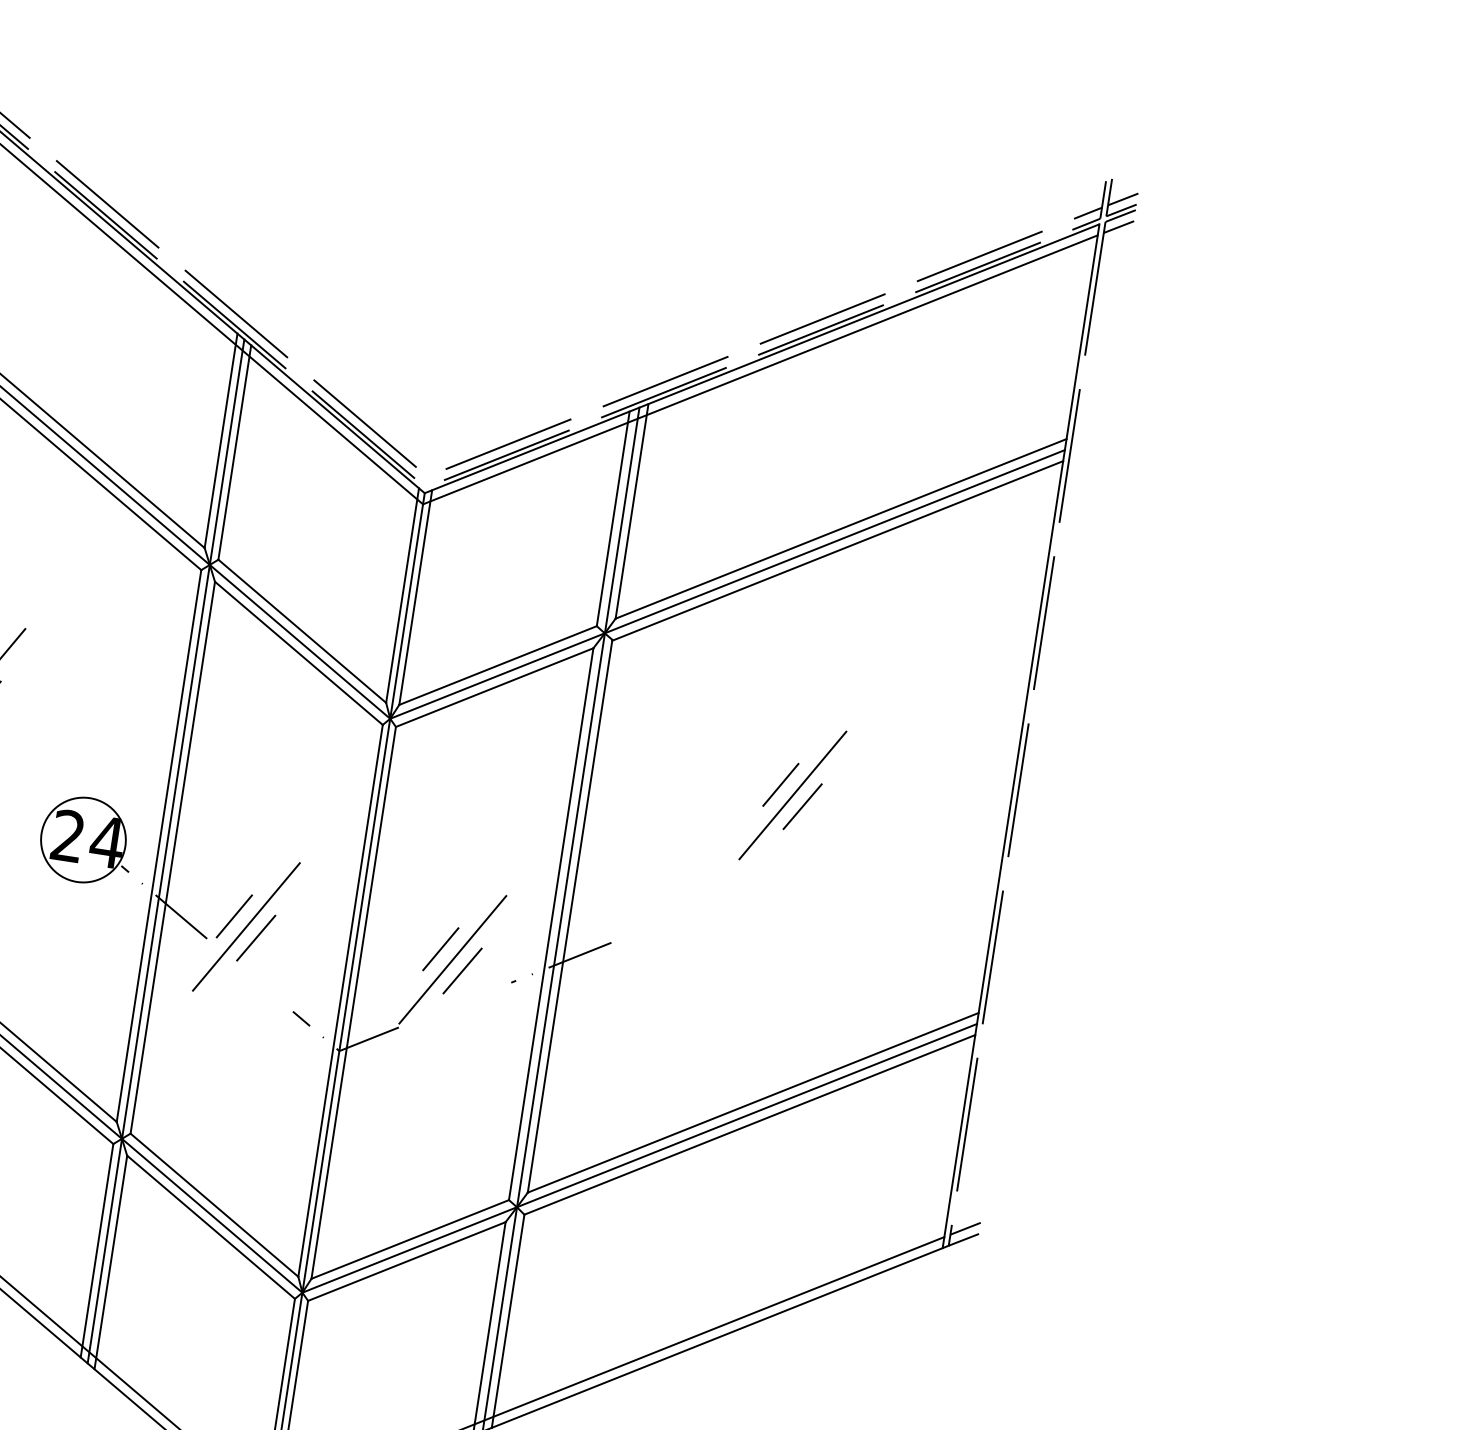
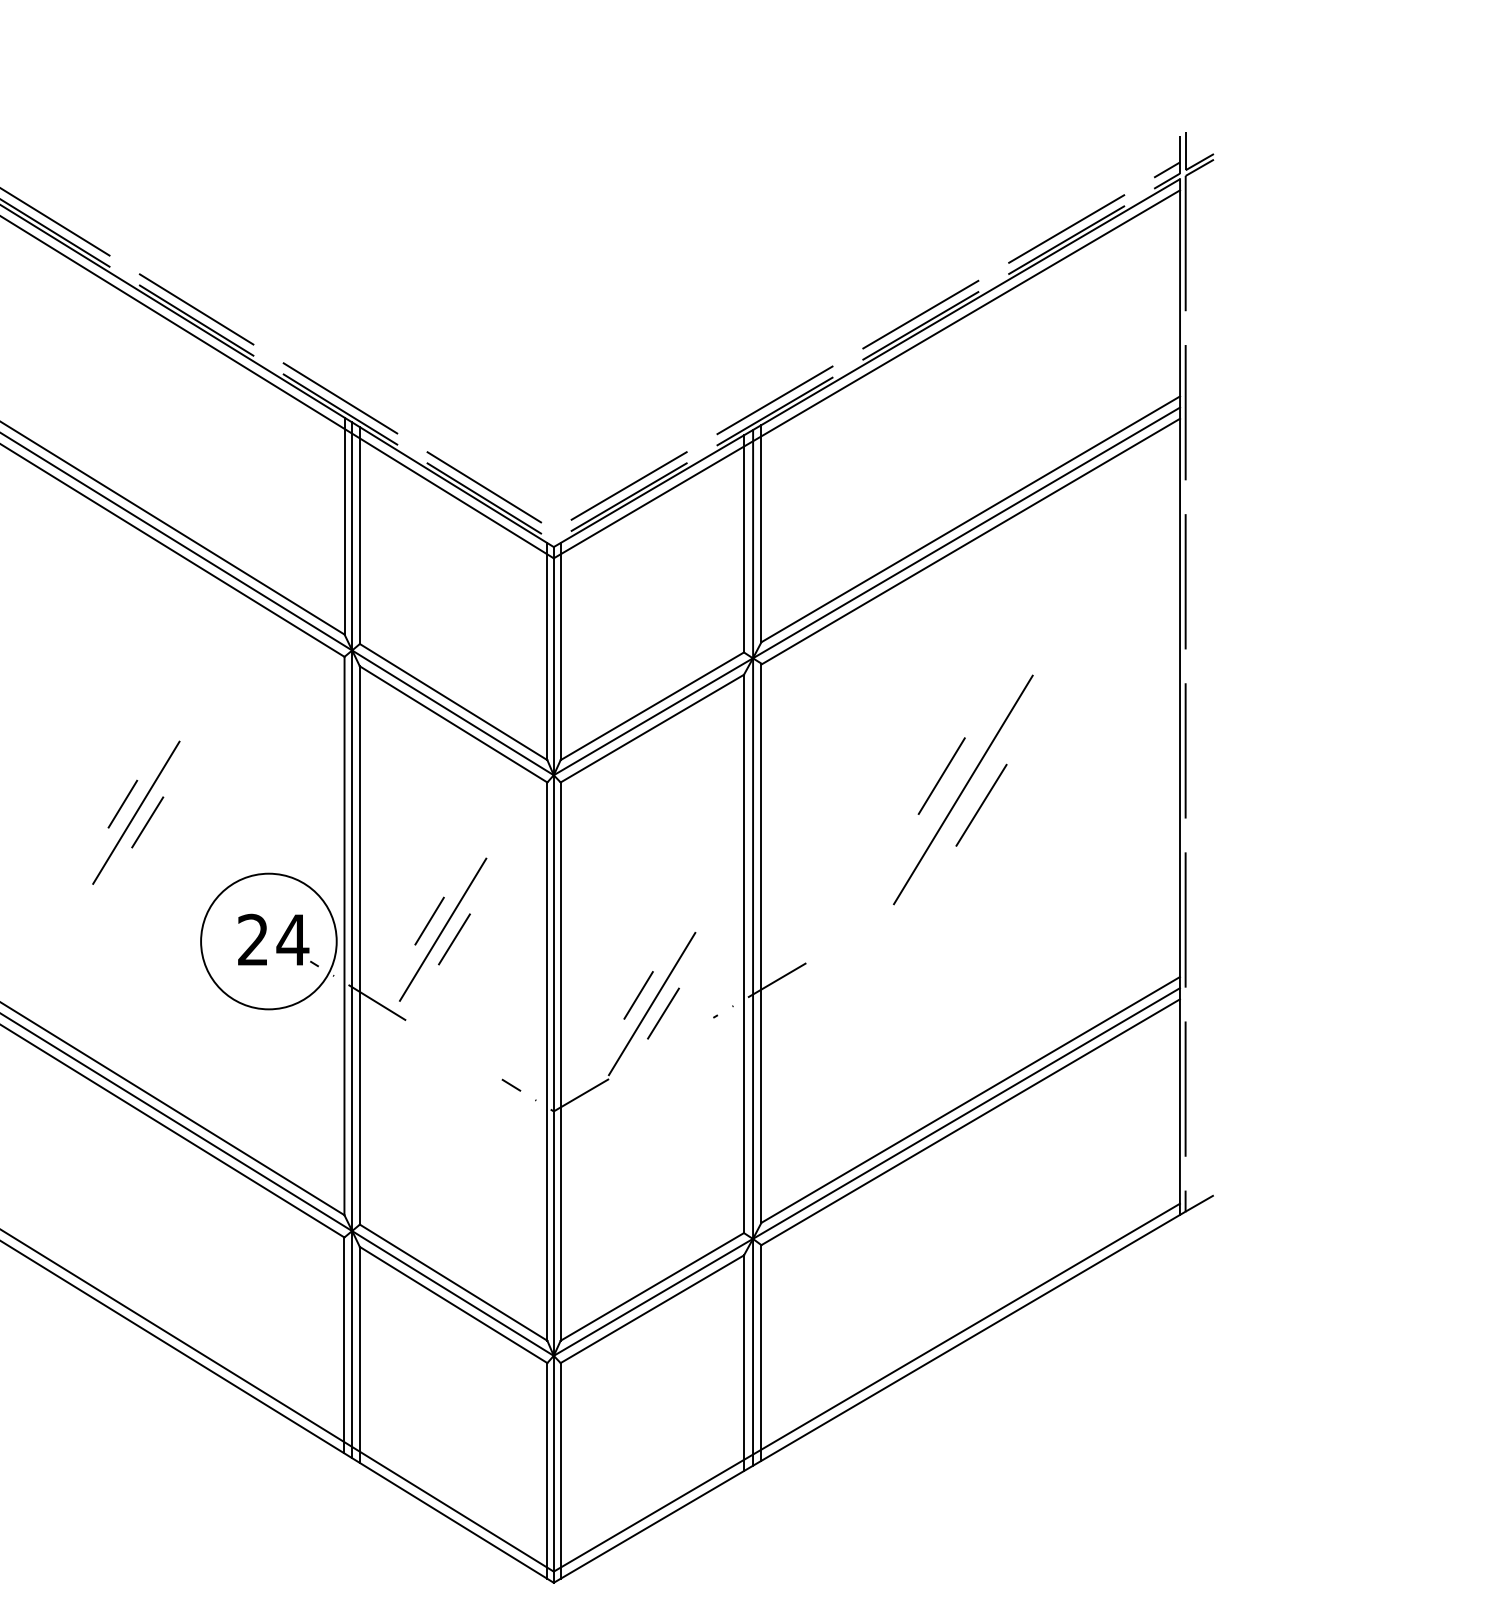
line: (1123, 198) -> (1199, 150), removed
line: (1118, 226) -> (1199, 178), removed
part: (792, 795) -> (963, 790), size x1.6
circle: (83, 839) -> (268, 941), size x1.6
part: (246, 926) -> (443, 929), moved
line: (965, 1228) -> (1199, 1192), removed

